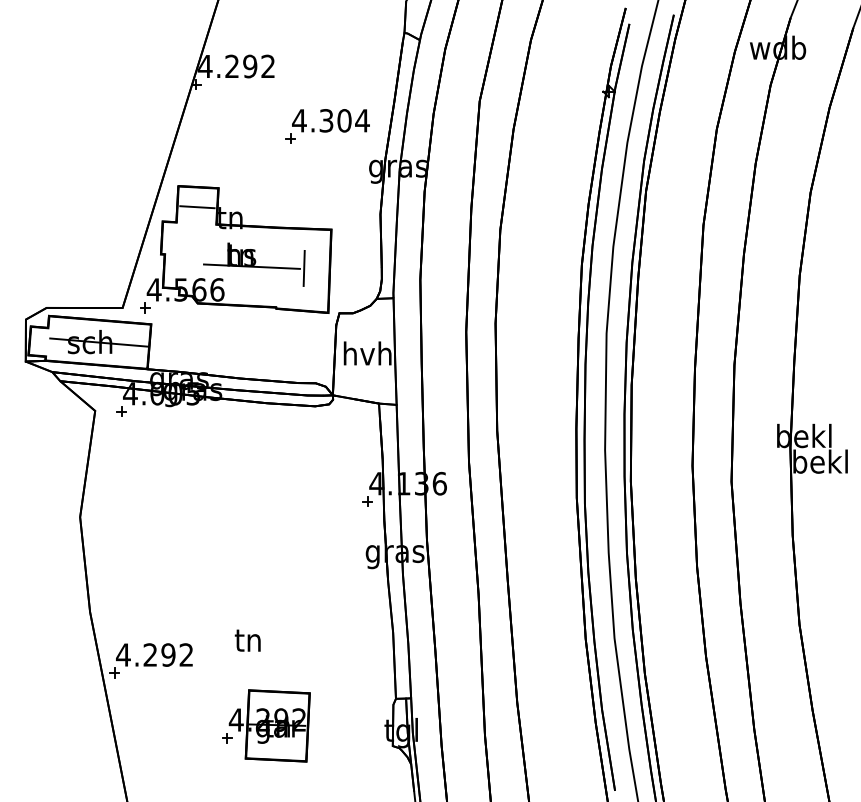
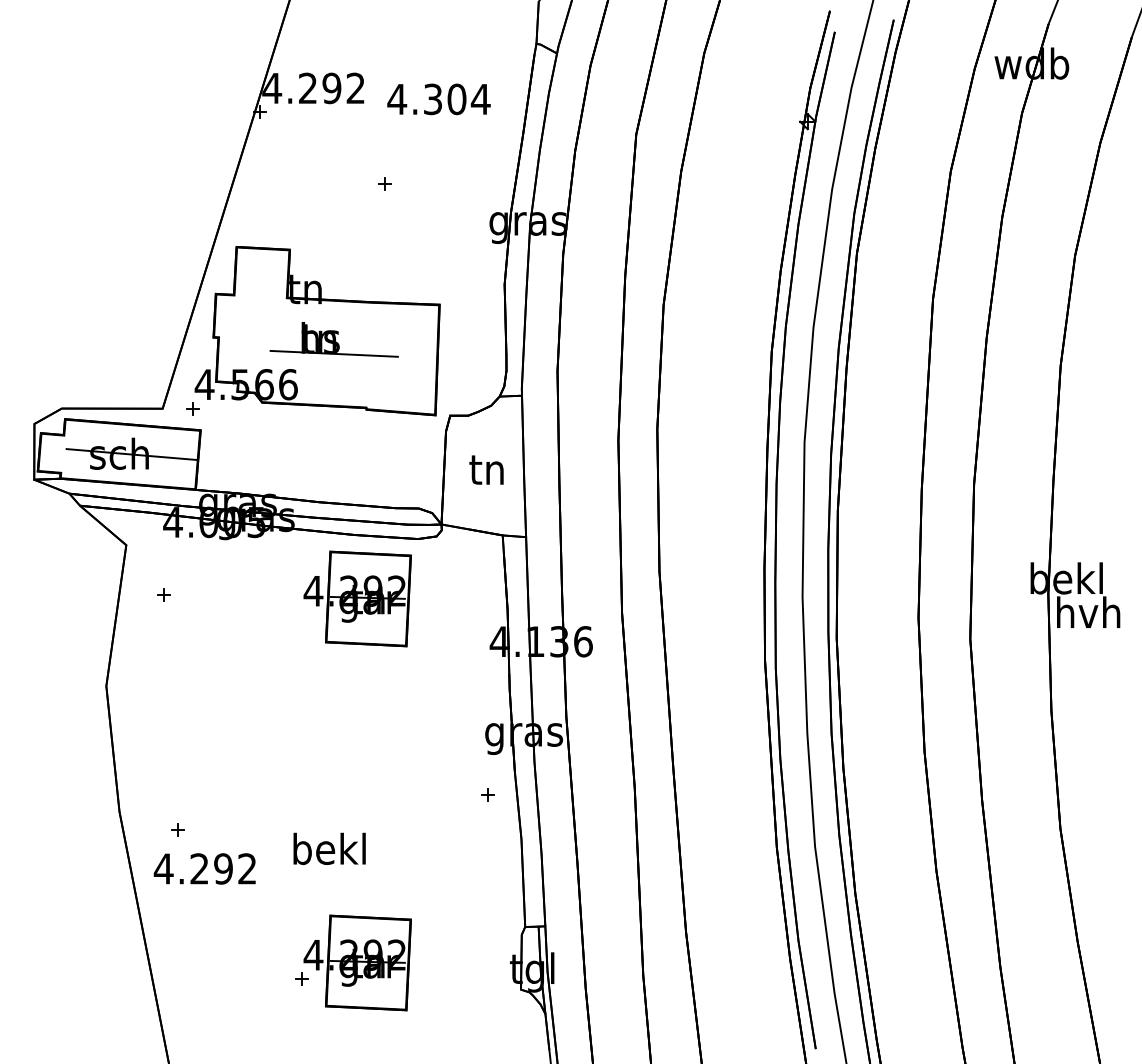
text: (330, 120) -> (438, 99), moved
line: (197, 206) -> (261, 274), removed
line: (304, 268) -> (403, 356), removed
text: (367, 353) -> (487, 468), hvh -> tn
part: (120, 411) -> (163, 594), moved
part: (269, 451) -> (357, 598), added
text: (820, 461) -> (1088, 612), bekl -> hvh
part: (367, 501) -> (487, 794), moved
text: (248, 639) -> (329, 848), tn -> bekl
part: (114, 672) -> (177, 829), moved

